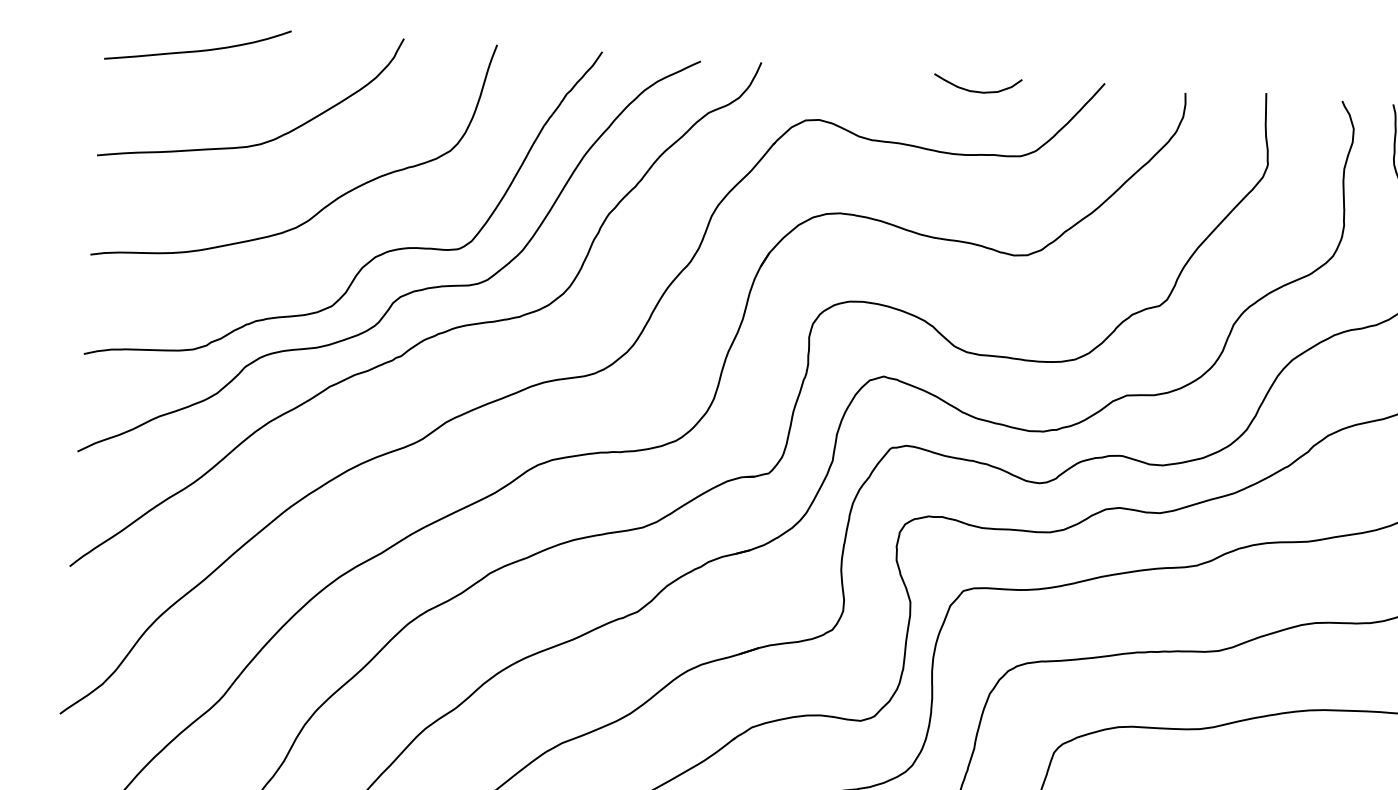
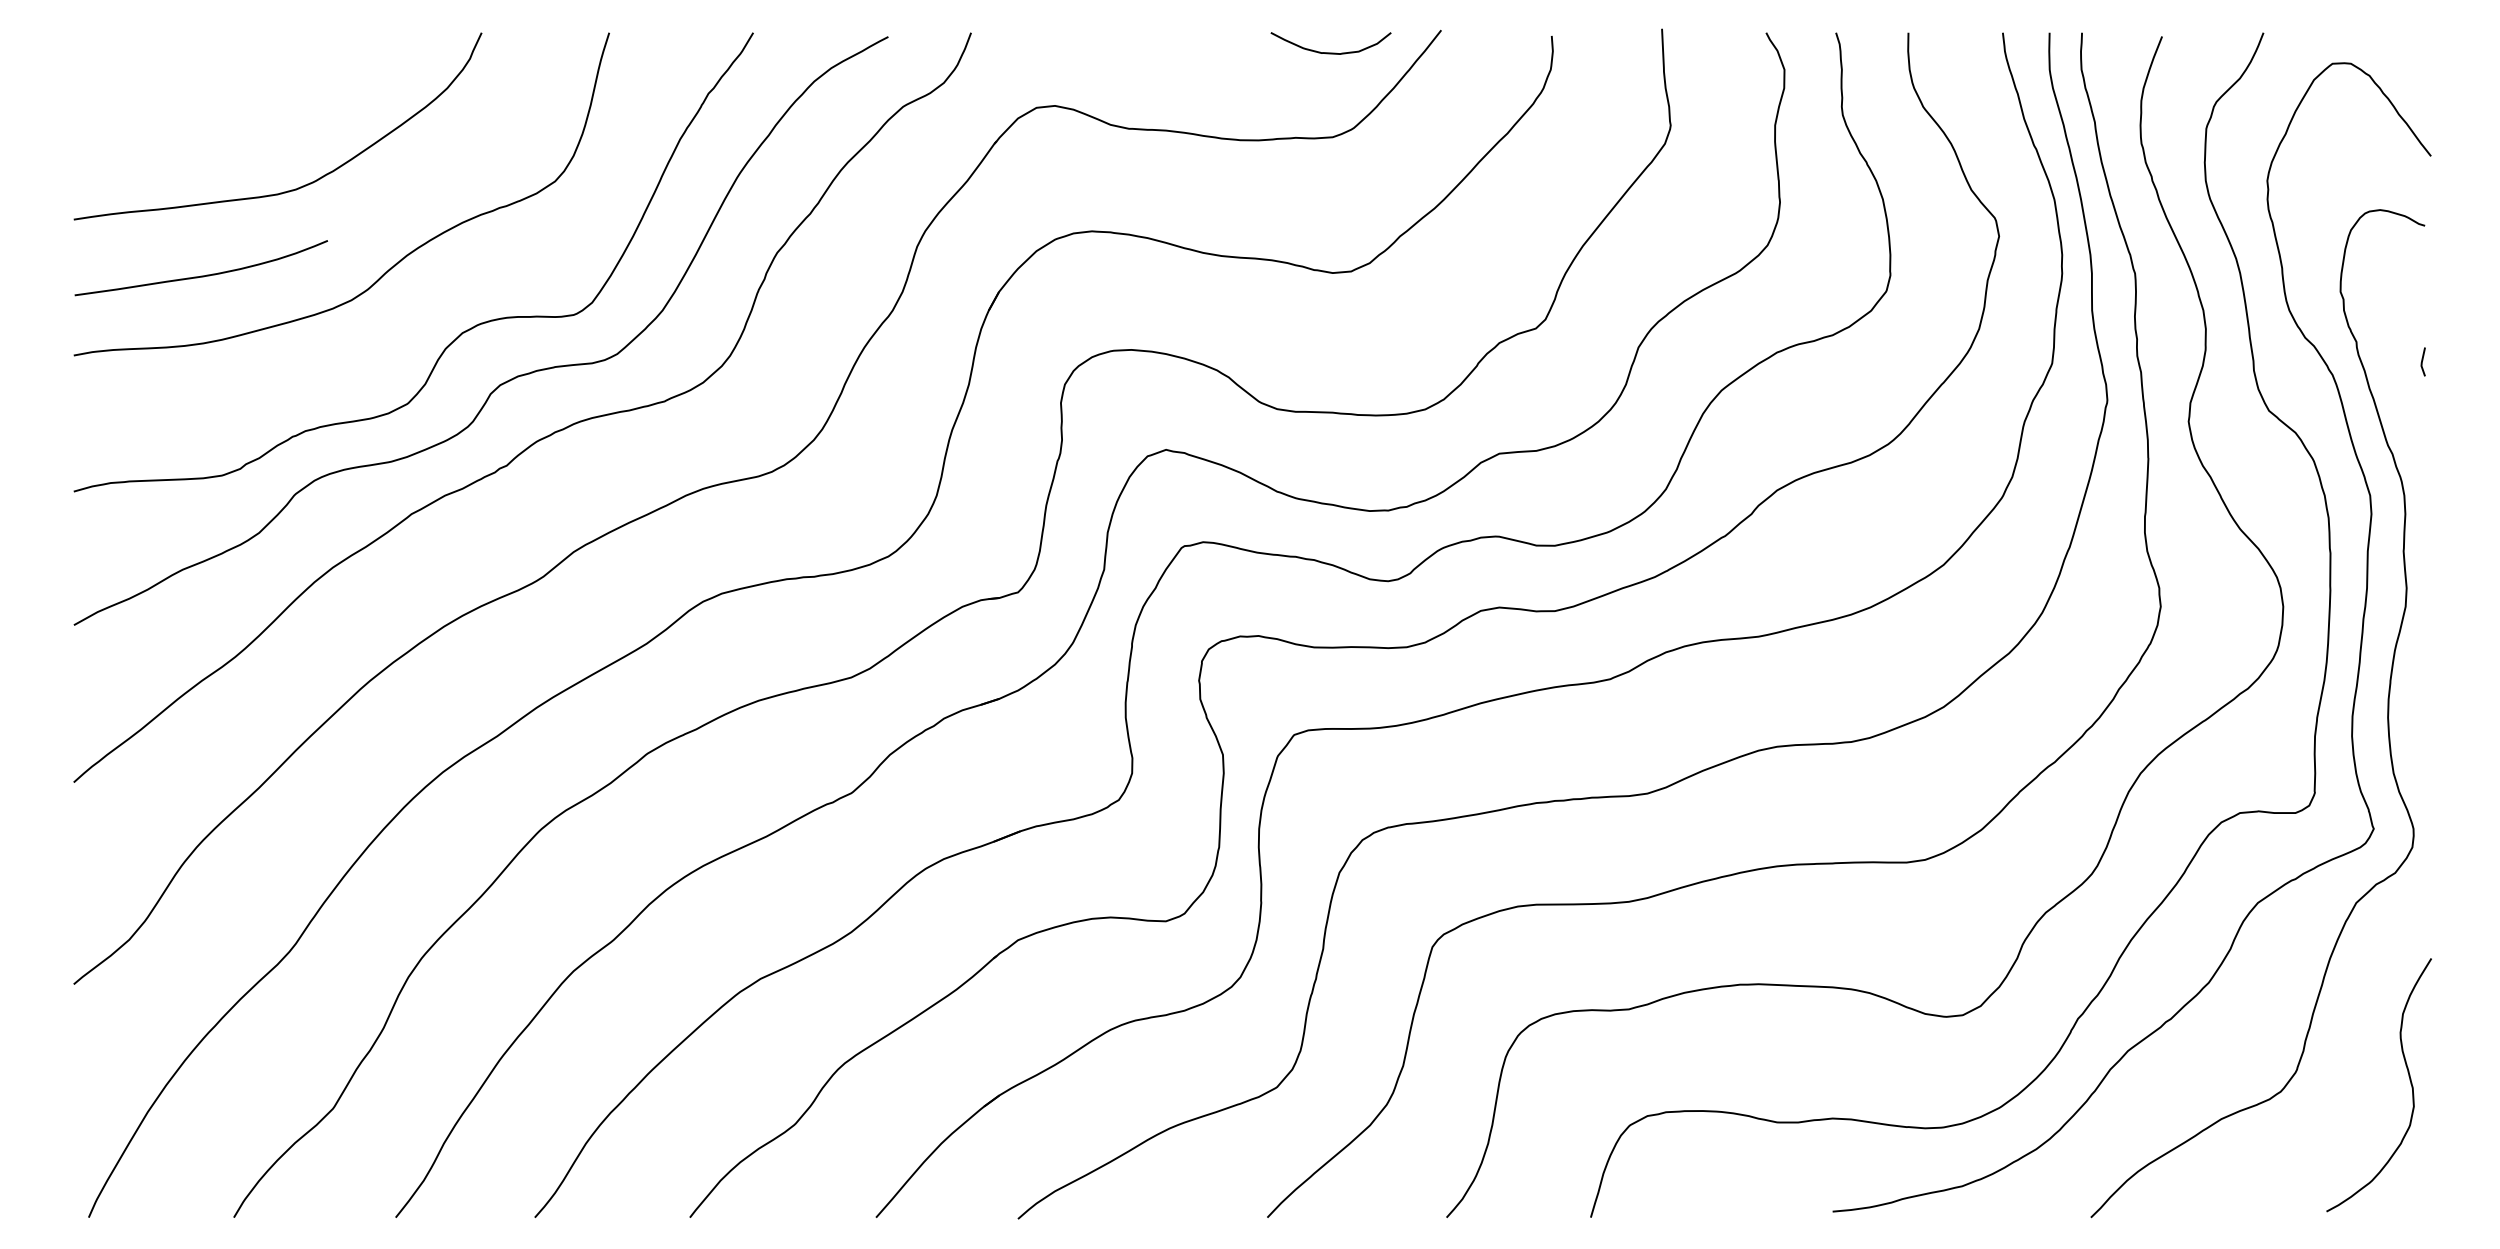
curve: (196, 50) -> (200, 275), moved
curve: (977, 91) -> (1330, 52), moved

